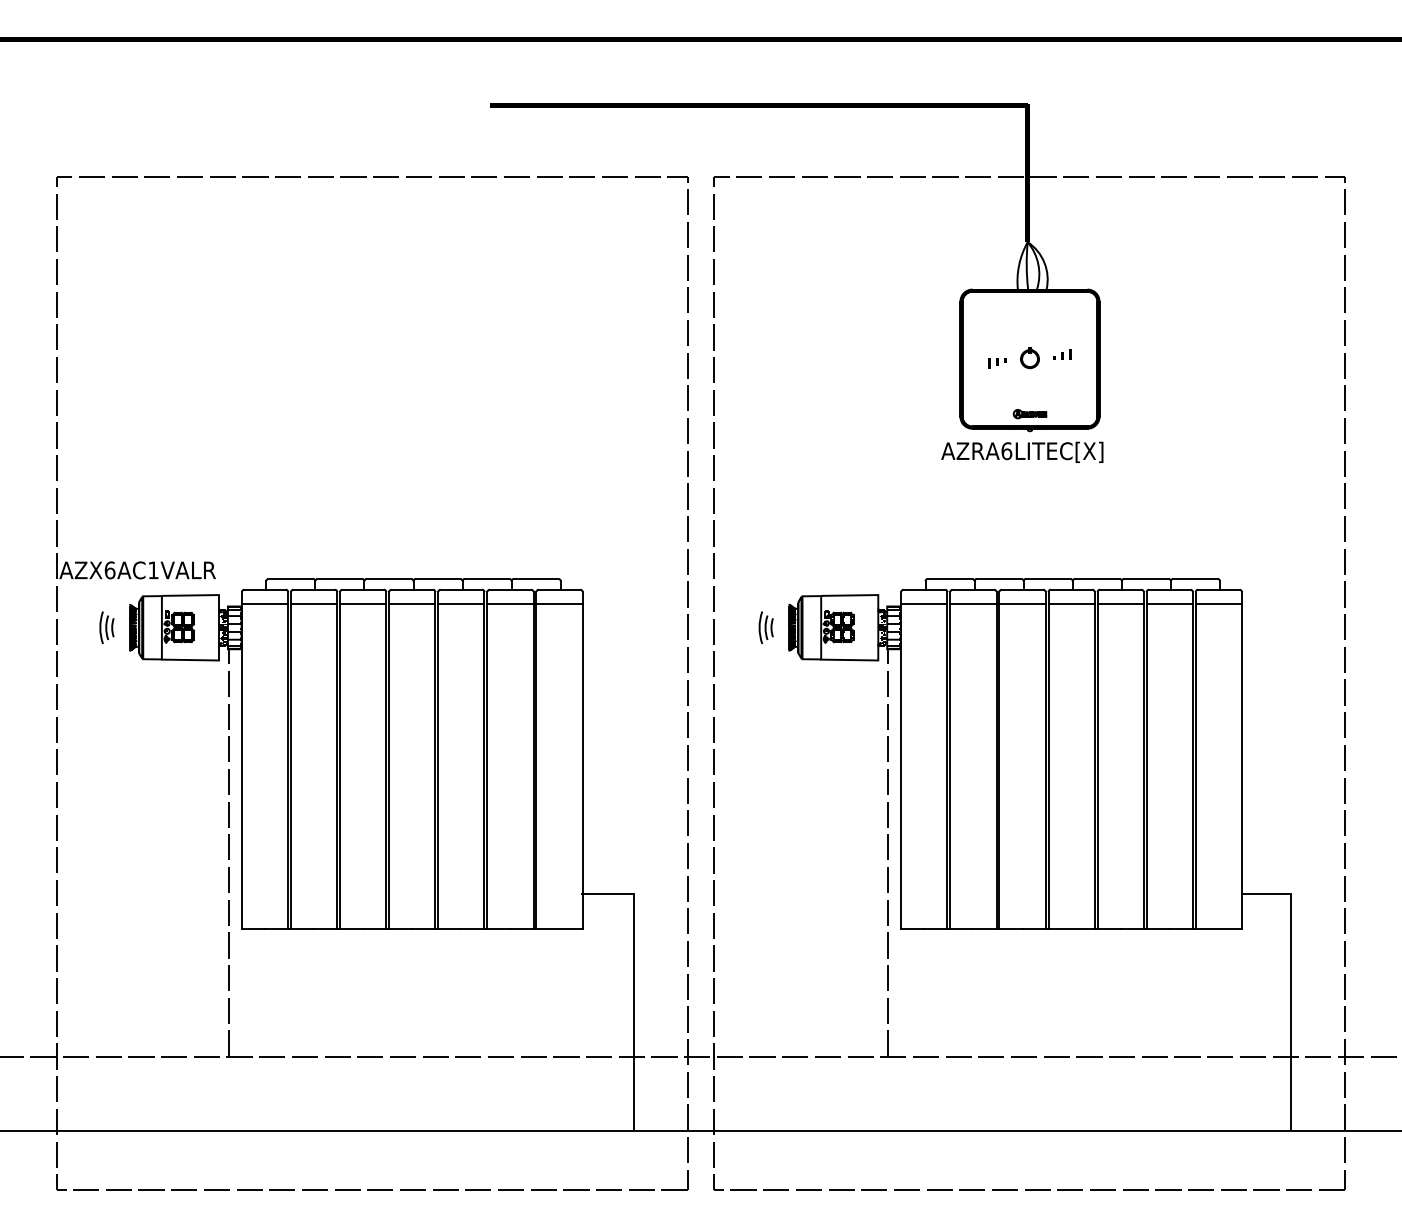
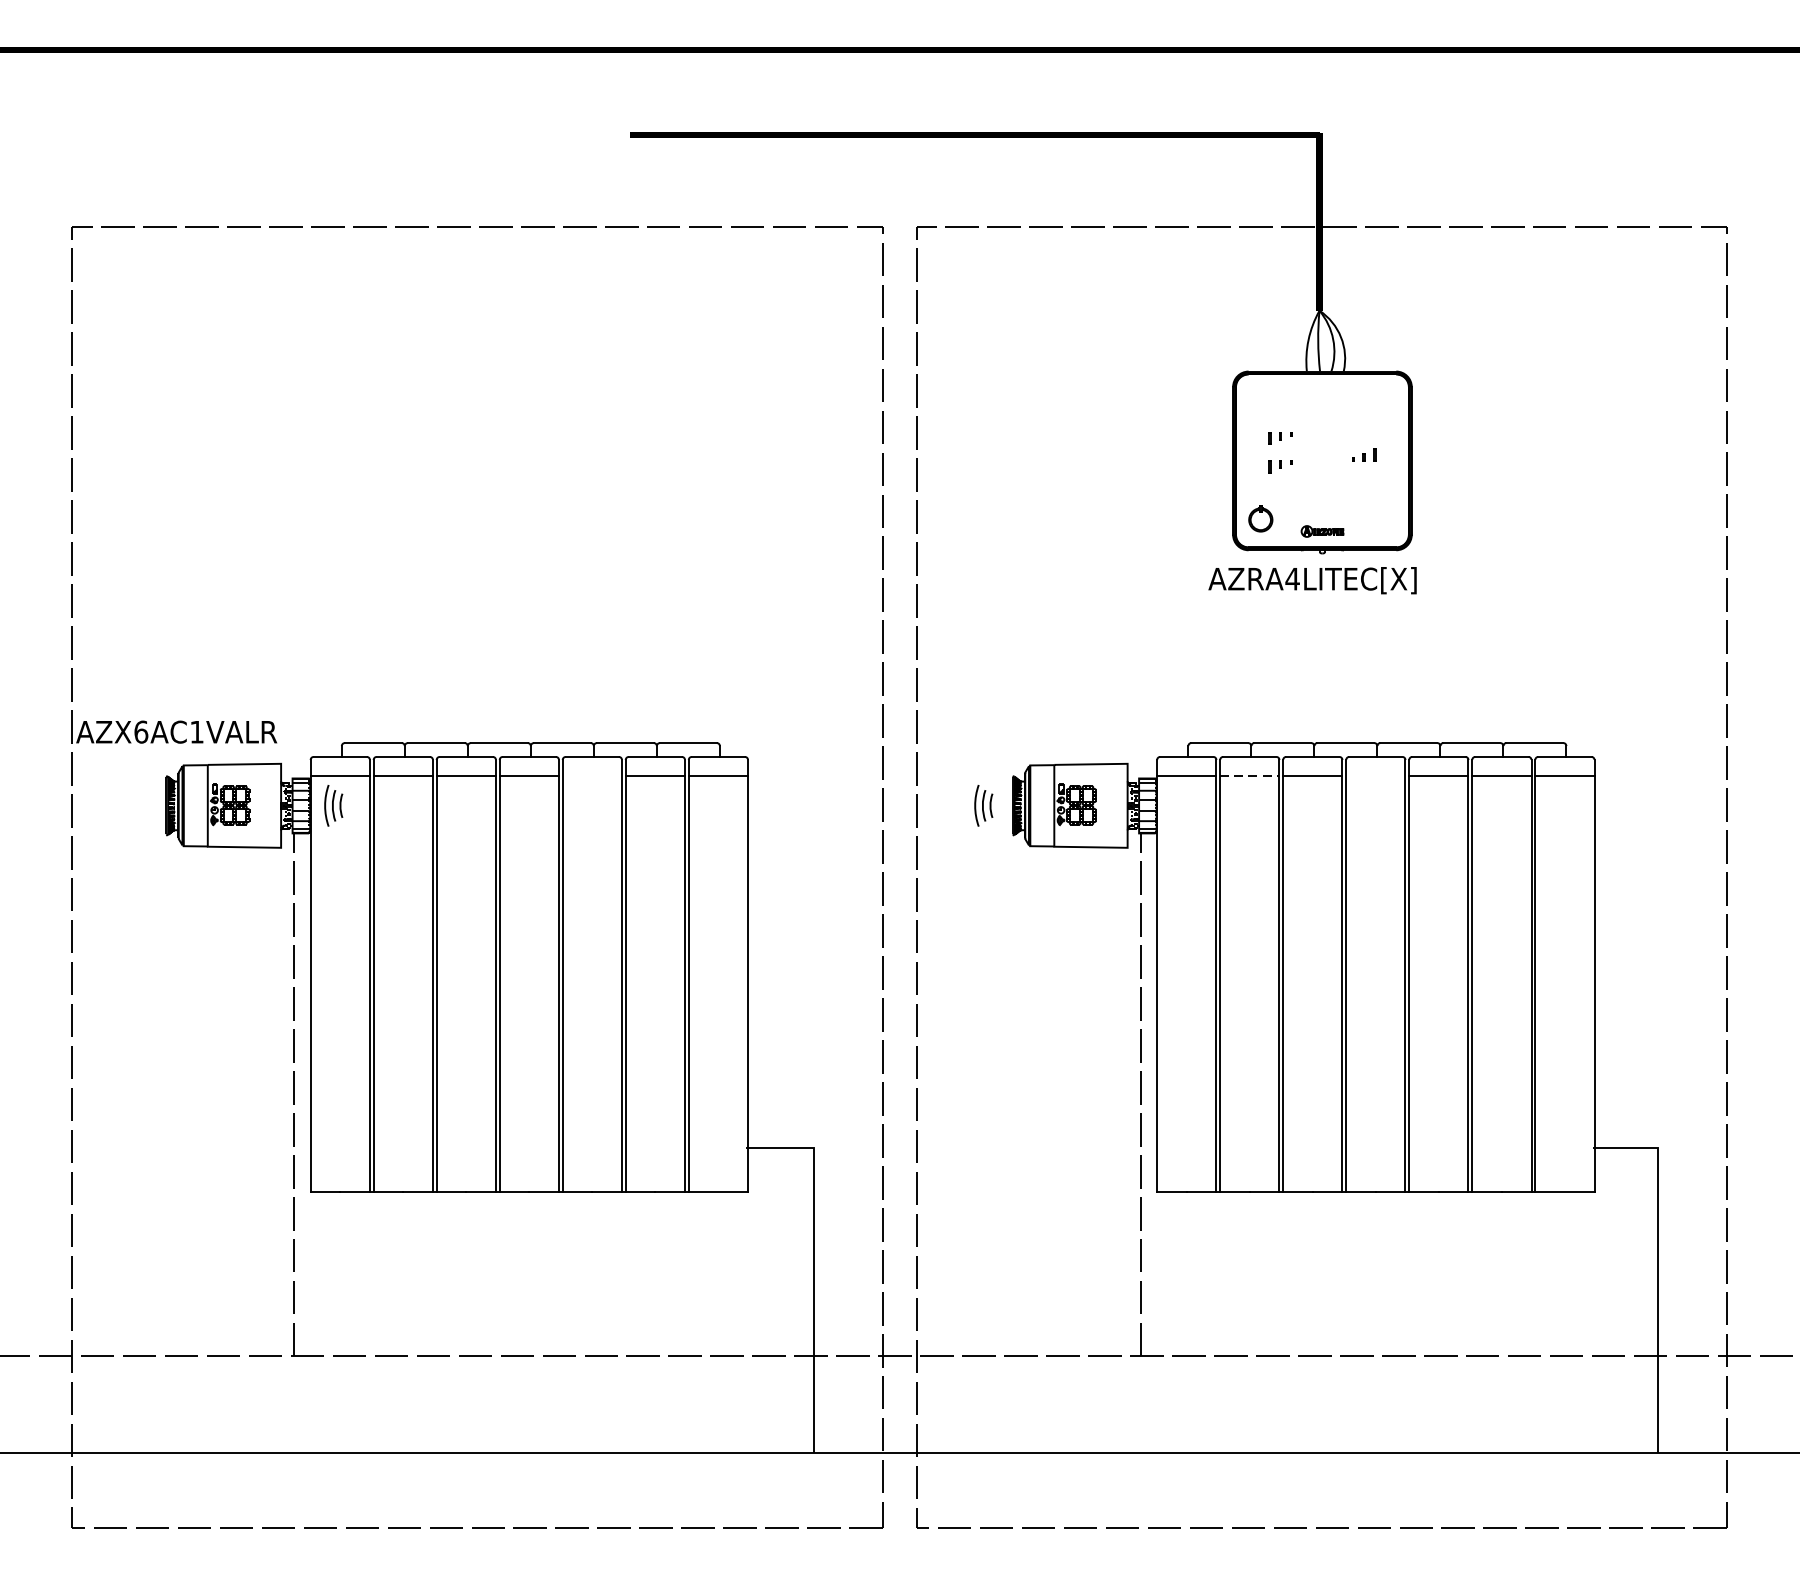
part: (997, 341) -> (1280, 438), added
part: (1029, 358) -> (1260, 519), moved
text: (1006, 451) -> (1292, 579), AZRA6LITEC[X] -> AZRA4LITEC[X]
line: (461, 604) -> (592, 775), removed
line: (973, 604) -> (1249, 775), solid -> dashed
line: (1071, 604) -> (1375, 775), removed
part: (106, 627) -> (333, 805), moved

